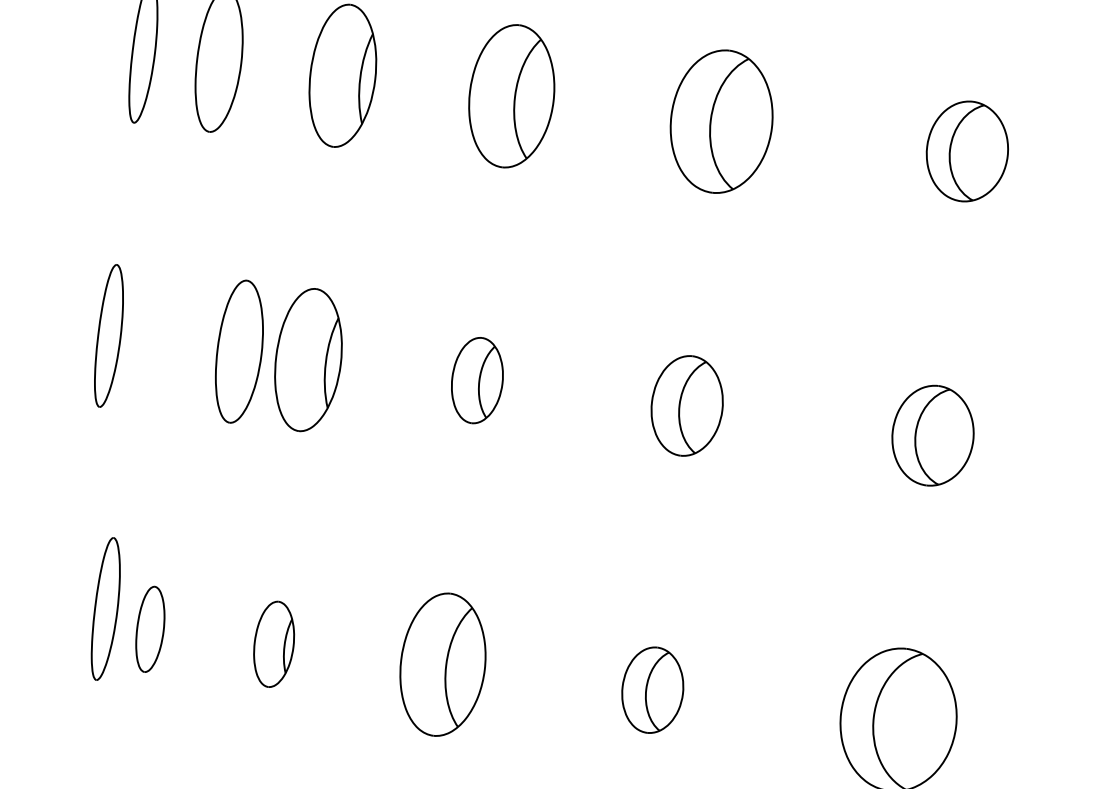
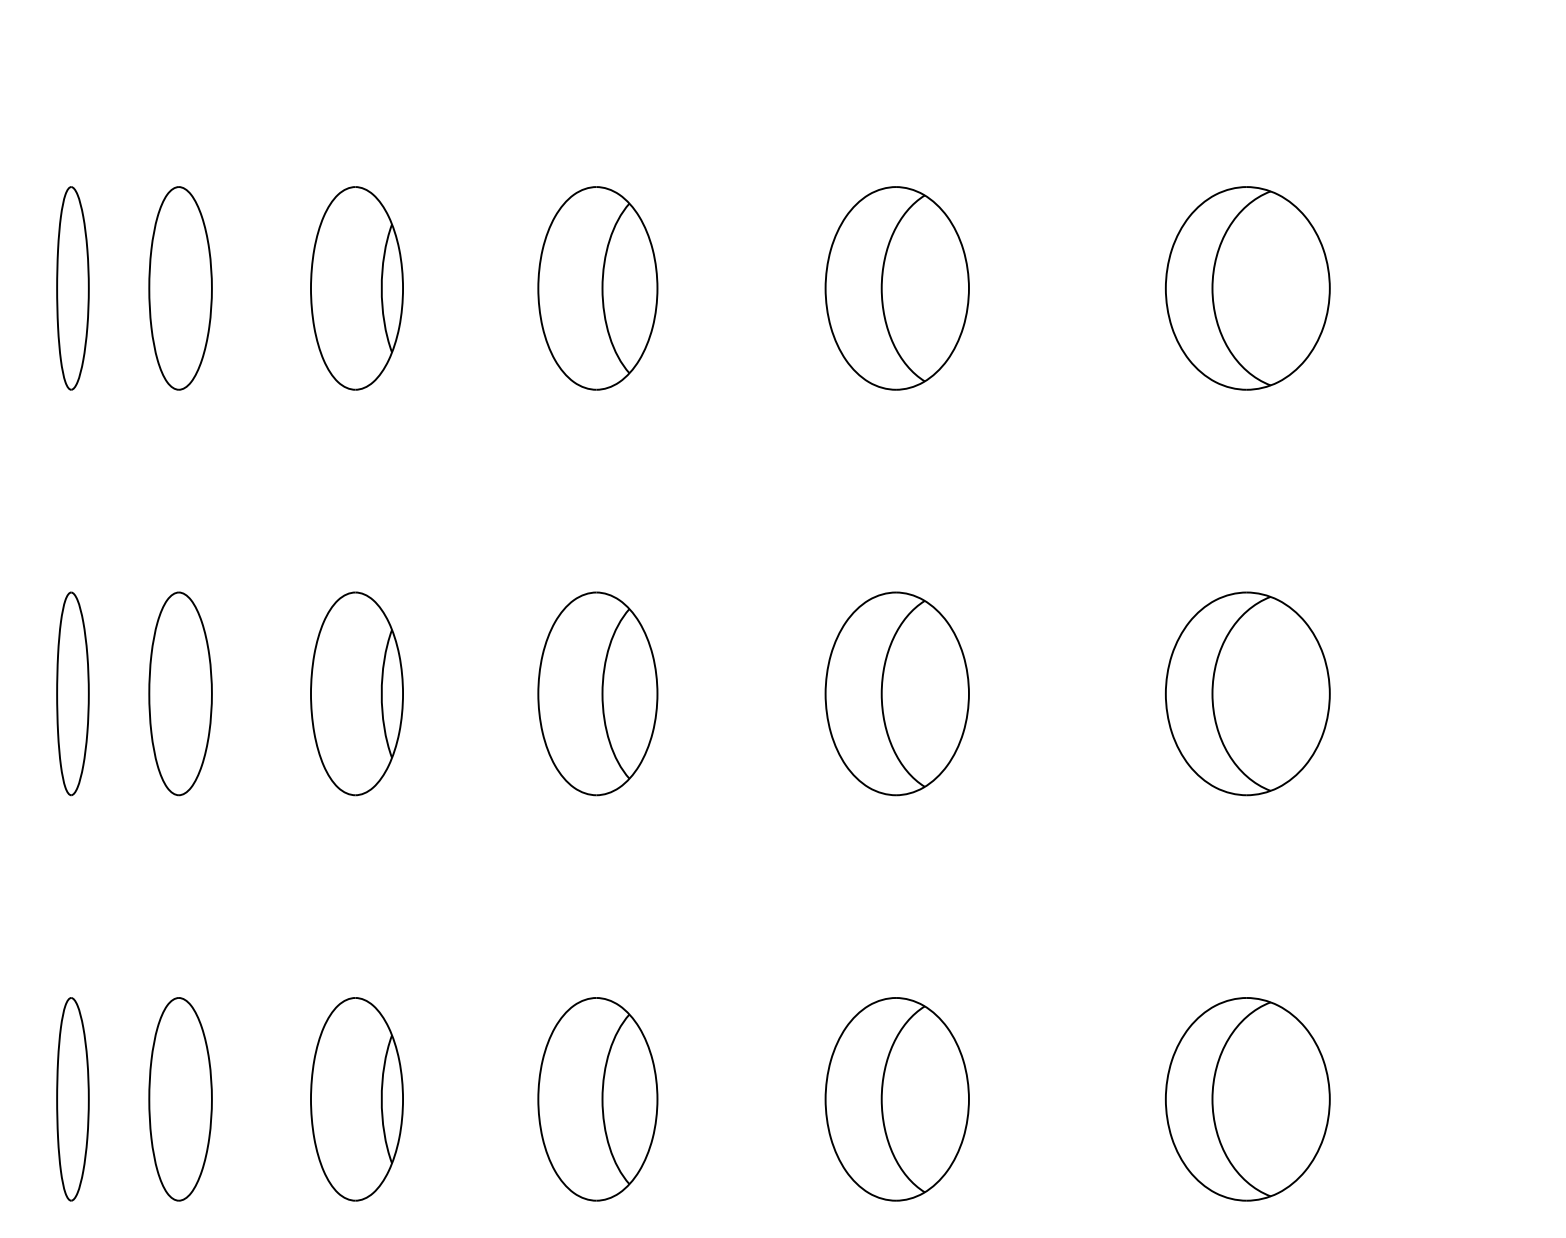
part: (967, 151) -> (1247, 288), size x1.43
part: (239, 351) -> (180, 693), moved
part: (477, 380) -> (597, 693), size x1.67
part: (686, 405) -> (896, 693), size x1.43
part: (932, 435) -> (1247, 693), size x1.43
part: (105, 609) -> (72, 1099), moved
part: (150, 629) -> (180, 1099), size x1.67
part: (273, 644) -> (356, 1099), size x1.67
part: (652, 690) -> (896, 1099), size x1.67

